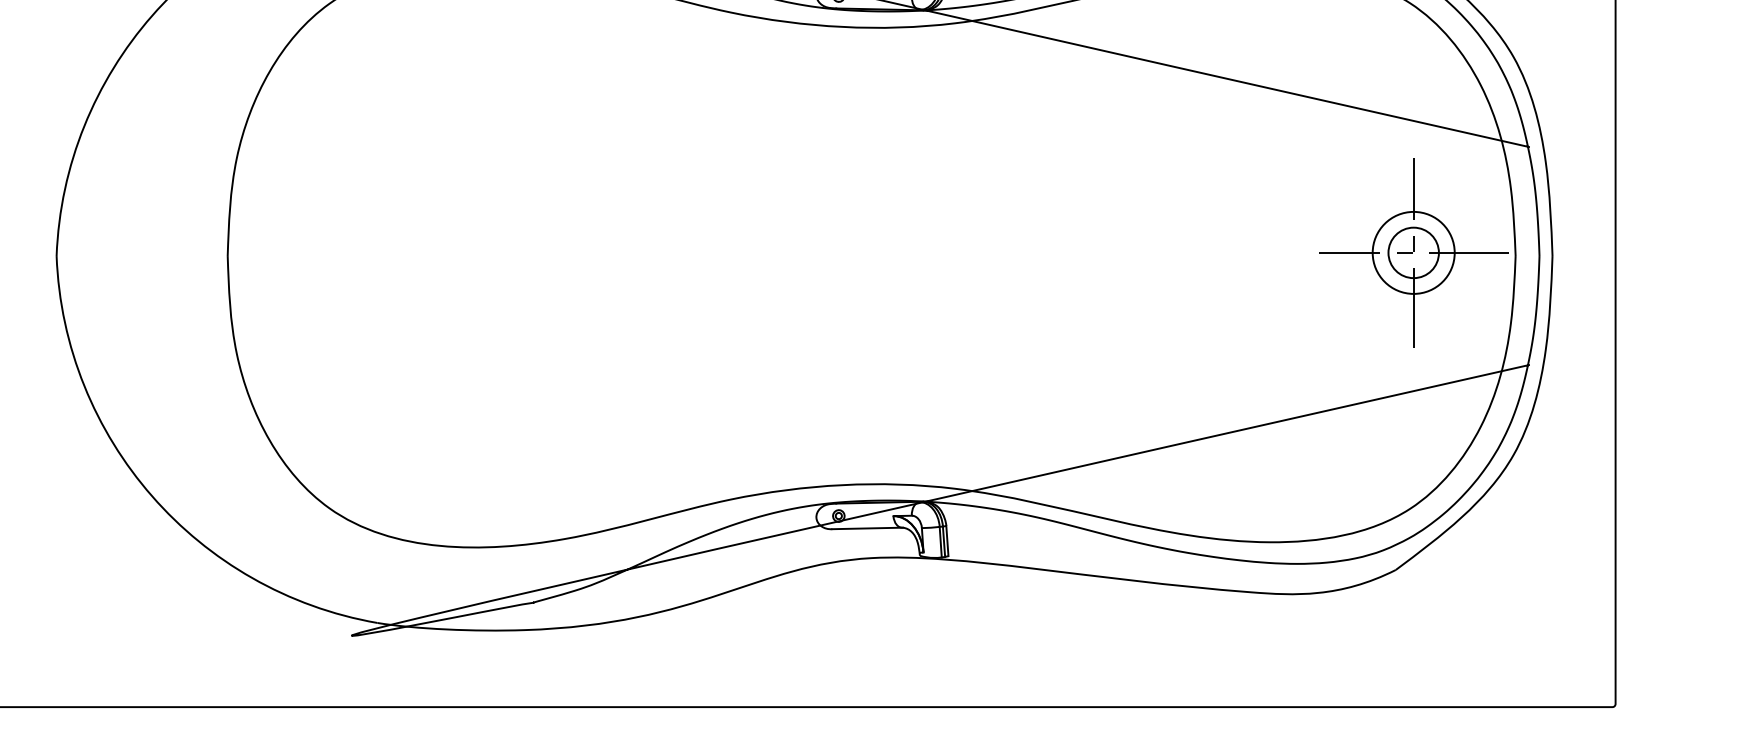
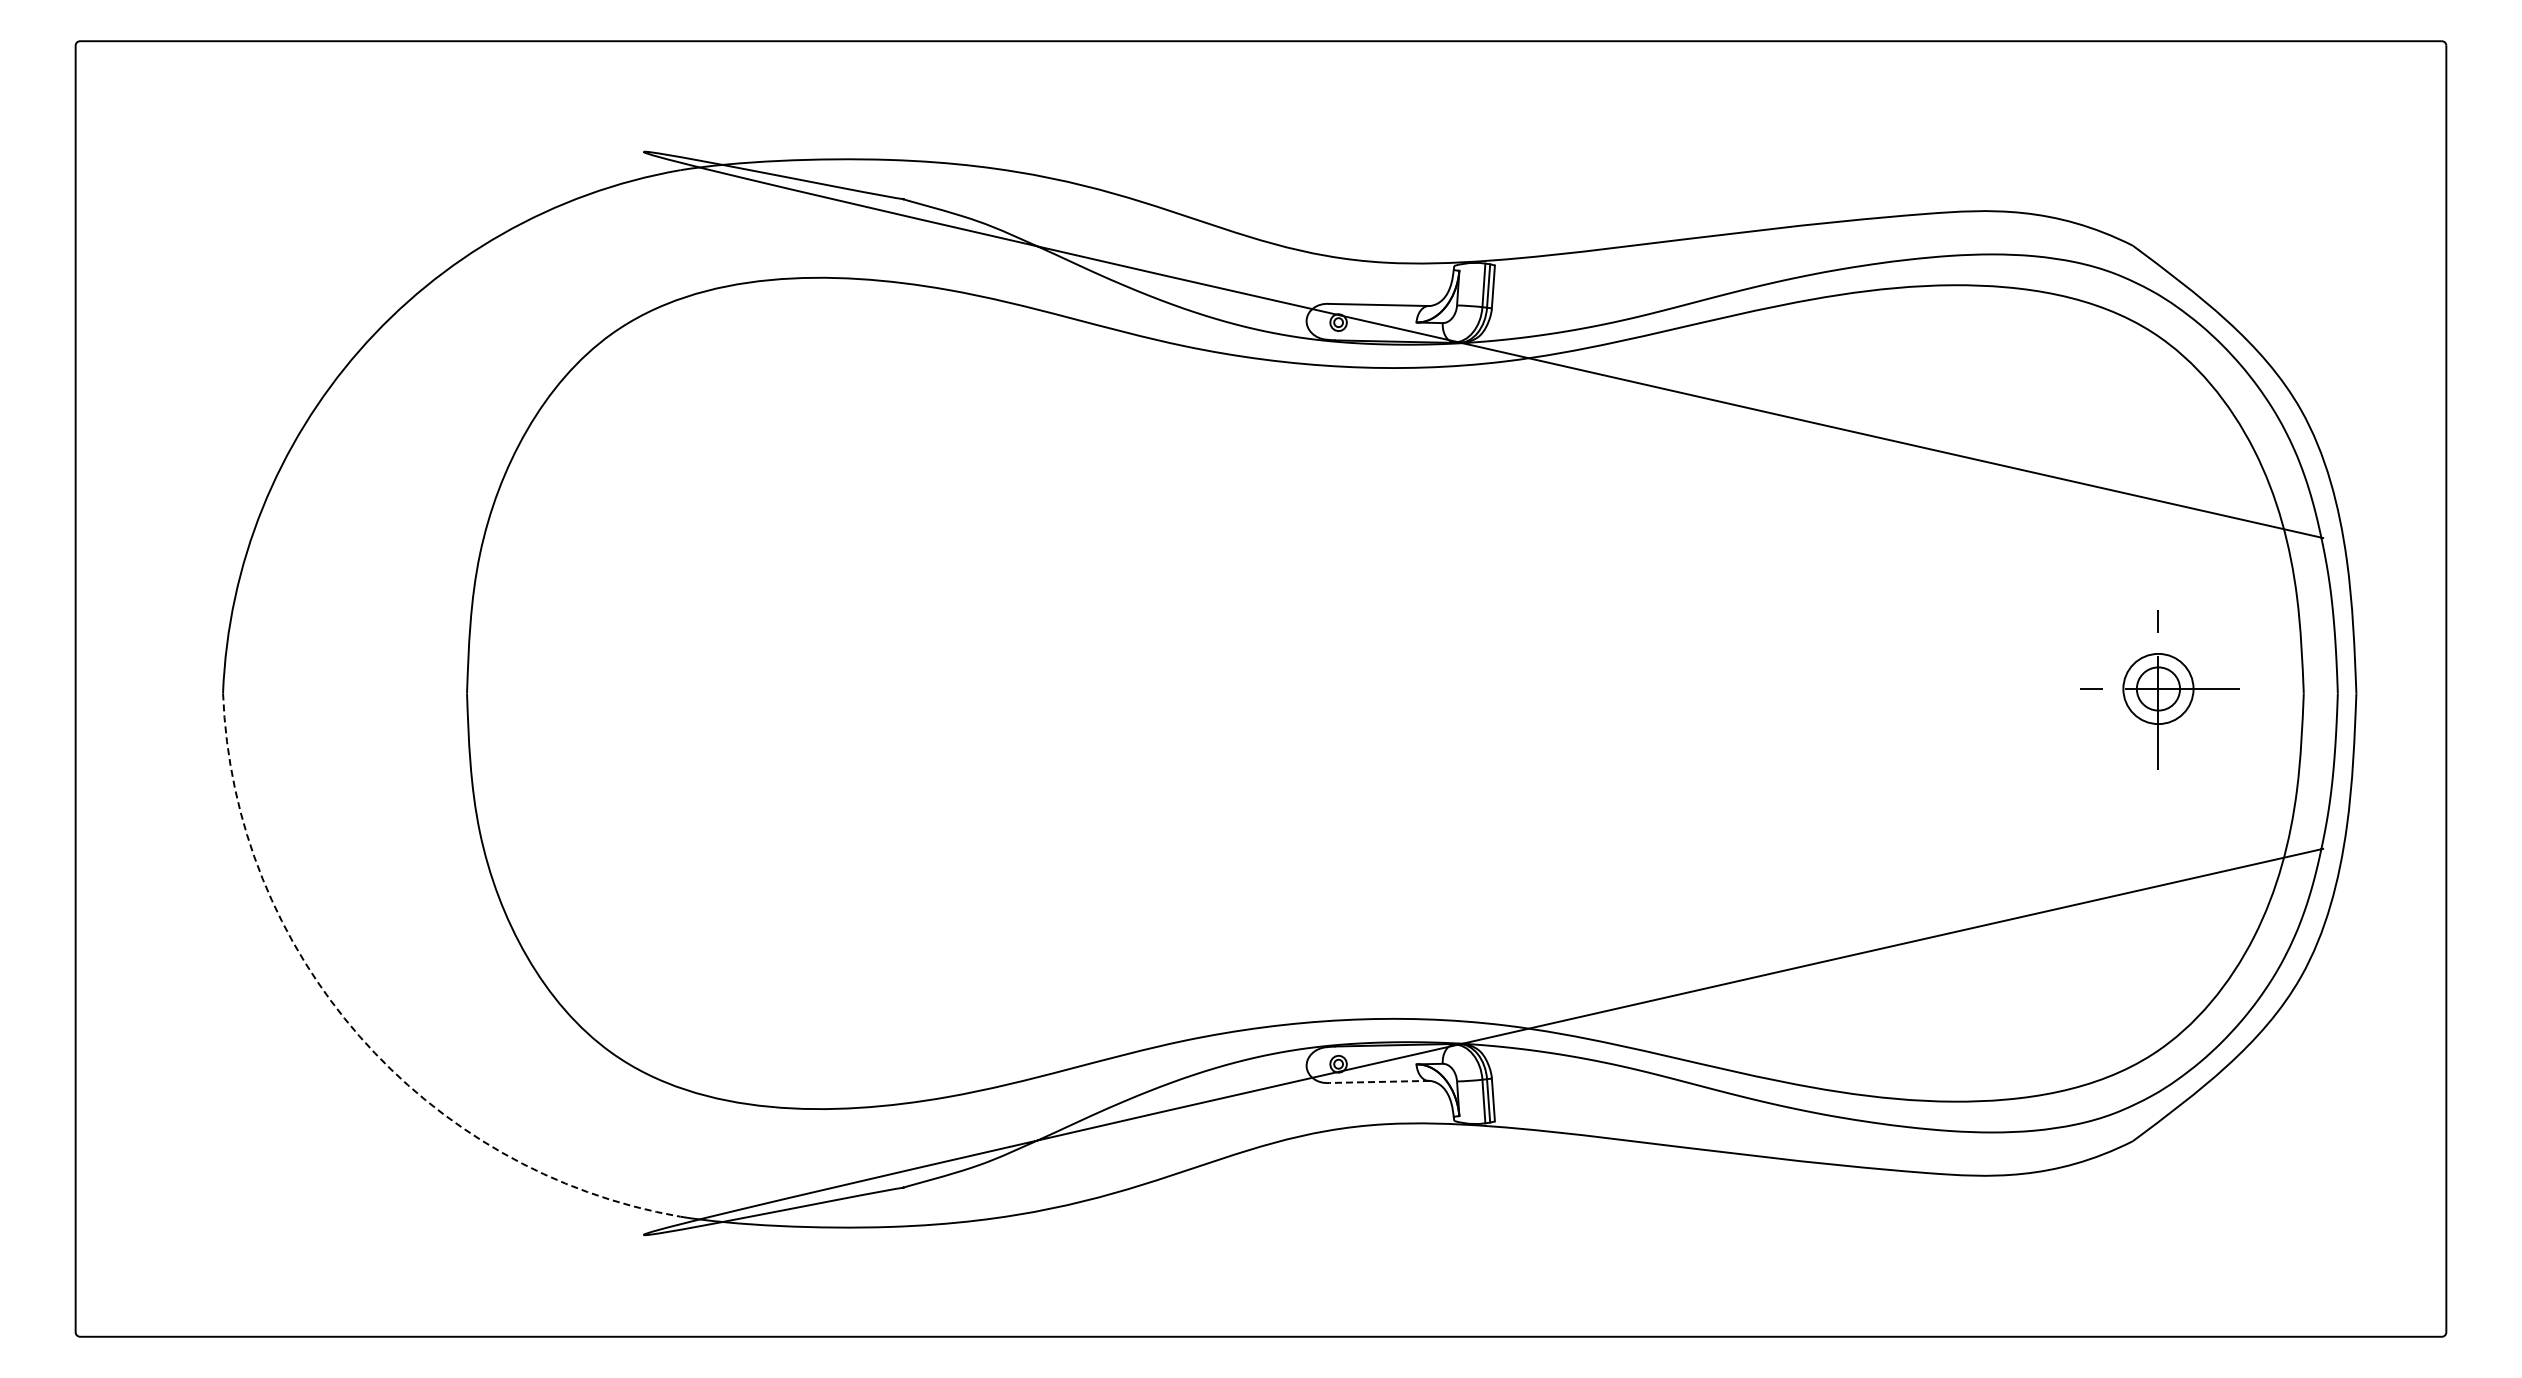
part: (1413, 252) -> (2158, 688), size x0.6
arc: (152, 496) -> (359, 1036), solid -> dashed
line: (867, 528) -> (1379, 1081), solid -> dashed

